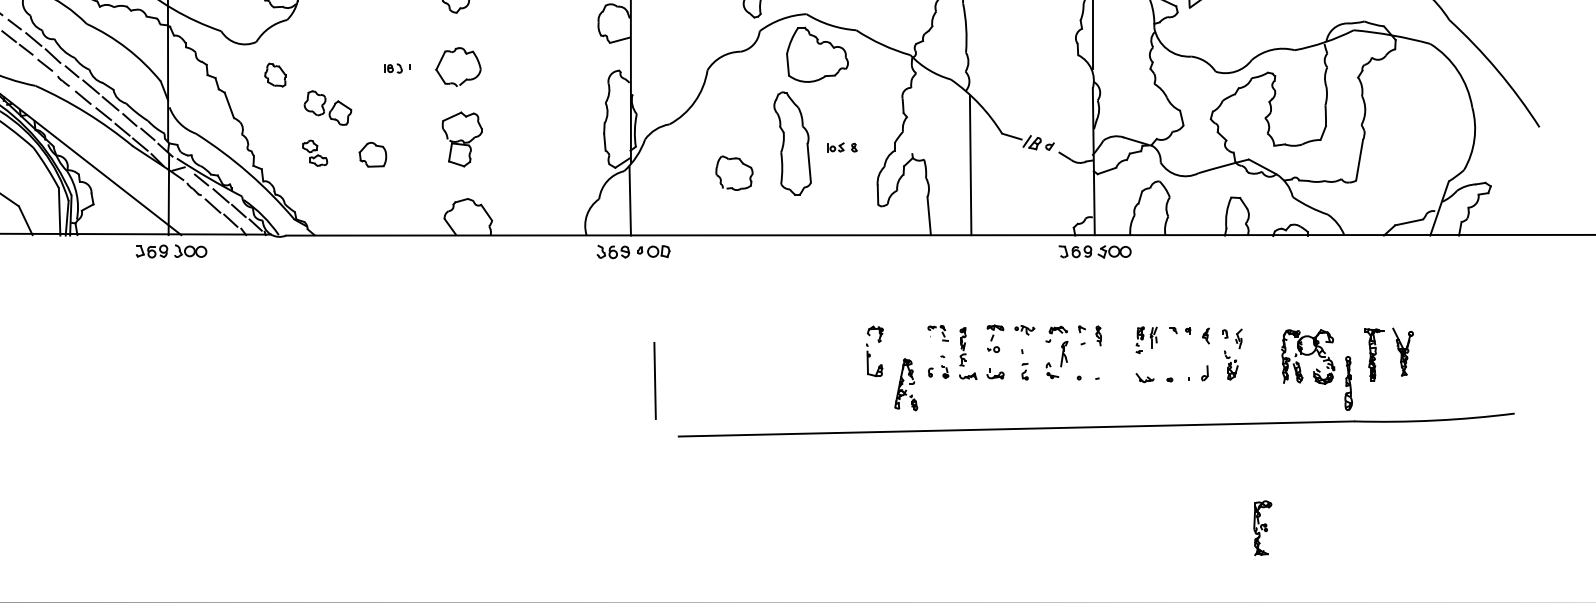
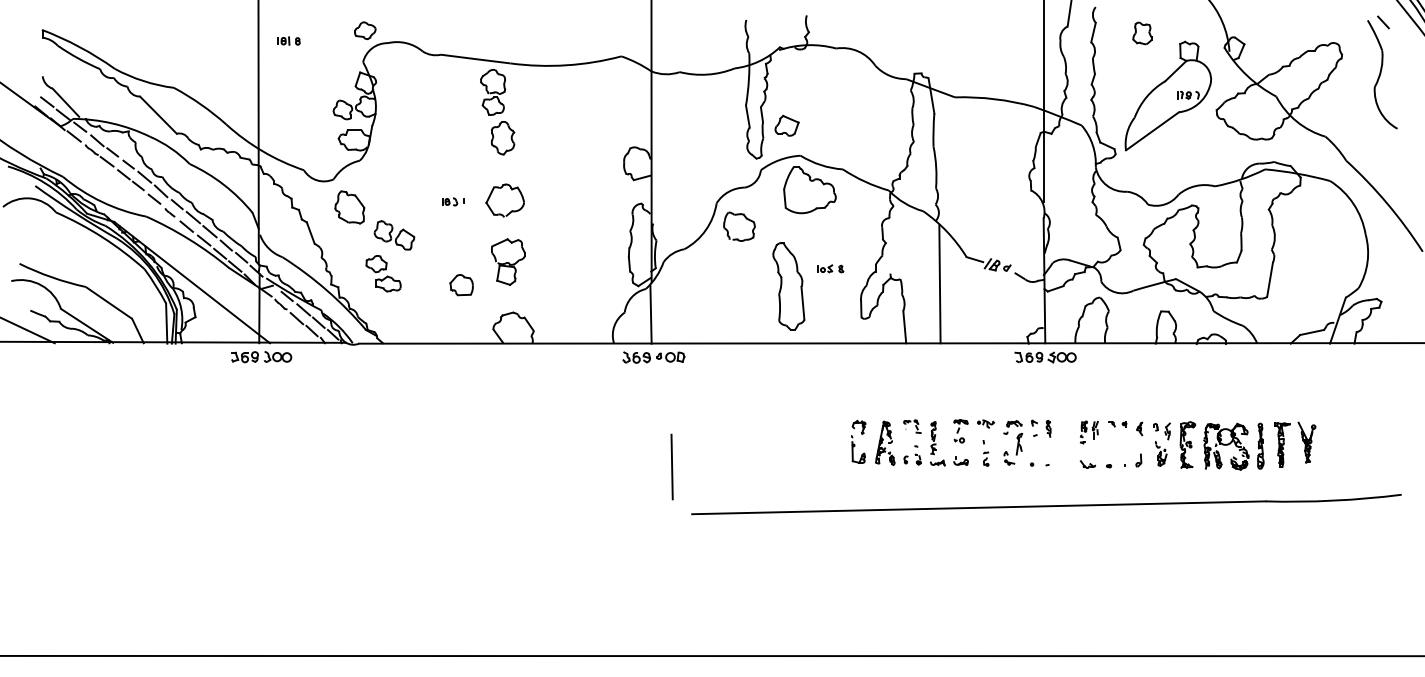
part: (274, 75) -> (349, 207), size x1.67
part: (792, 143) -> (788, 286), moved
part: (315, 152) -> (383, 273), size x1.67
part: (372, 155) -> (461, 285), moved
part: (742, 164) -> (746, 219), moved
part: (1348, 382) -> (1260, 445), moved
part: (906, 383) -> (885, 442), moved
part: (1262, 527) -> (1187, 444), moved

